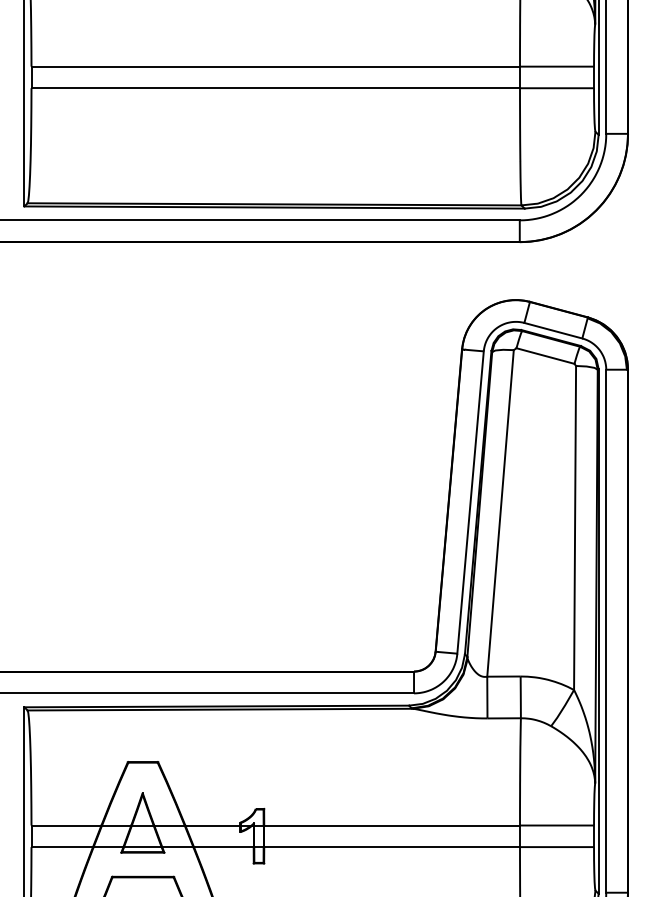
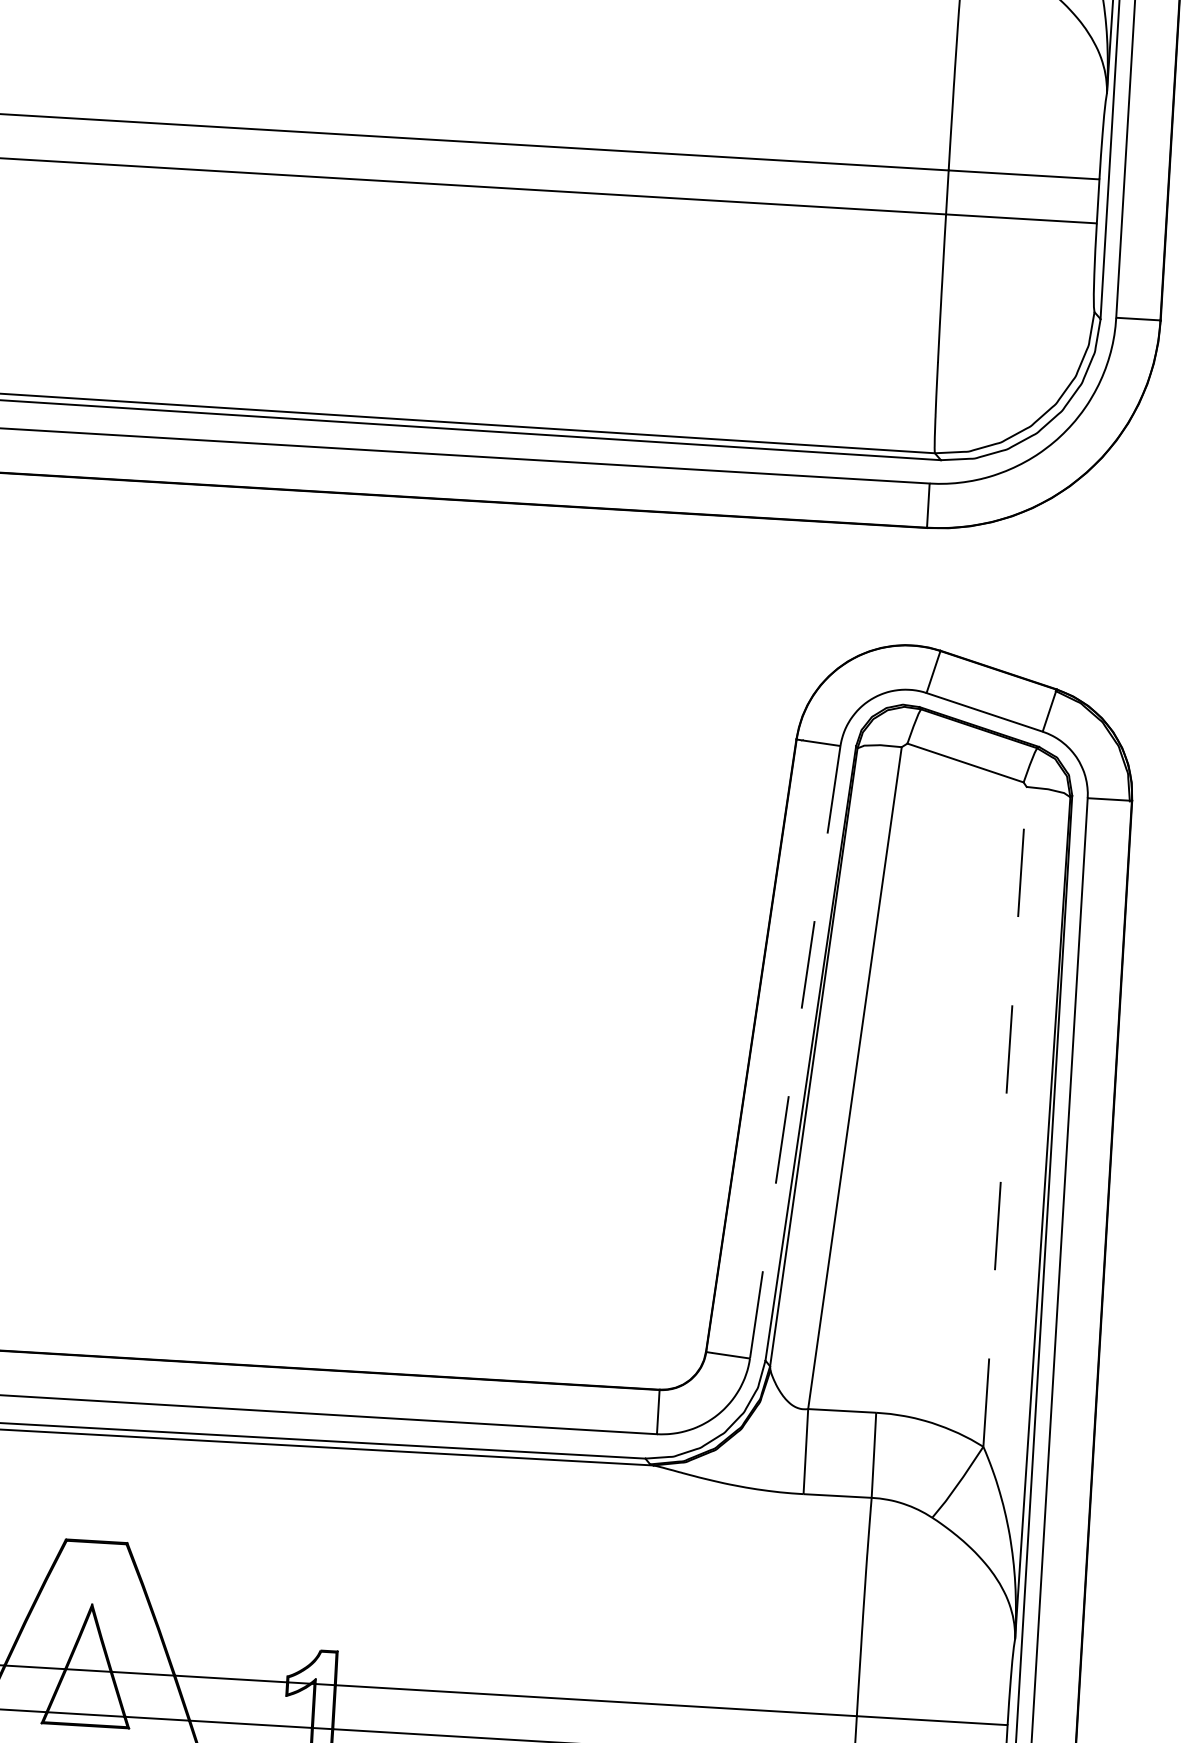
line: (470, 502) -> (795, 1052), solid -> dashed
line: (575, 527) -> (1005, 1115), solid -> dashed

